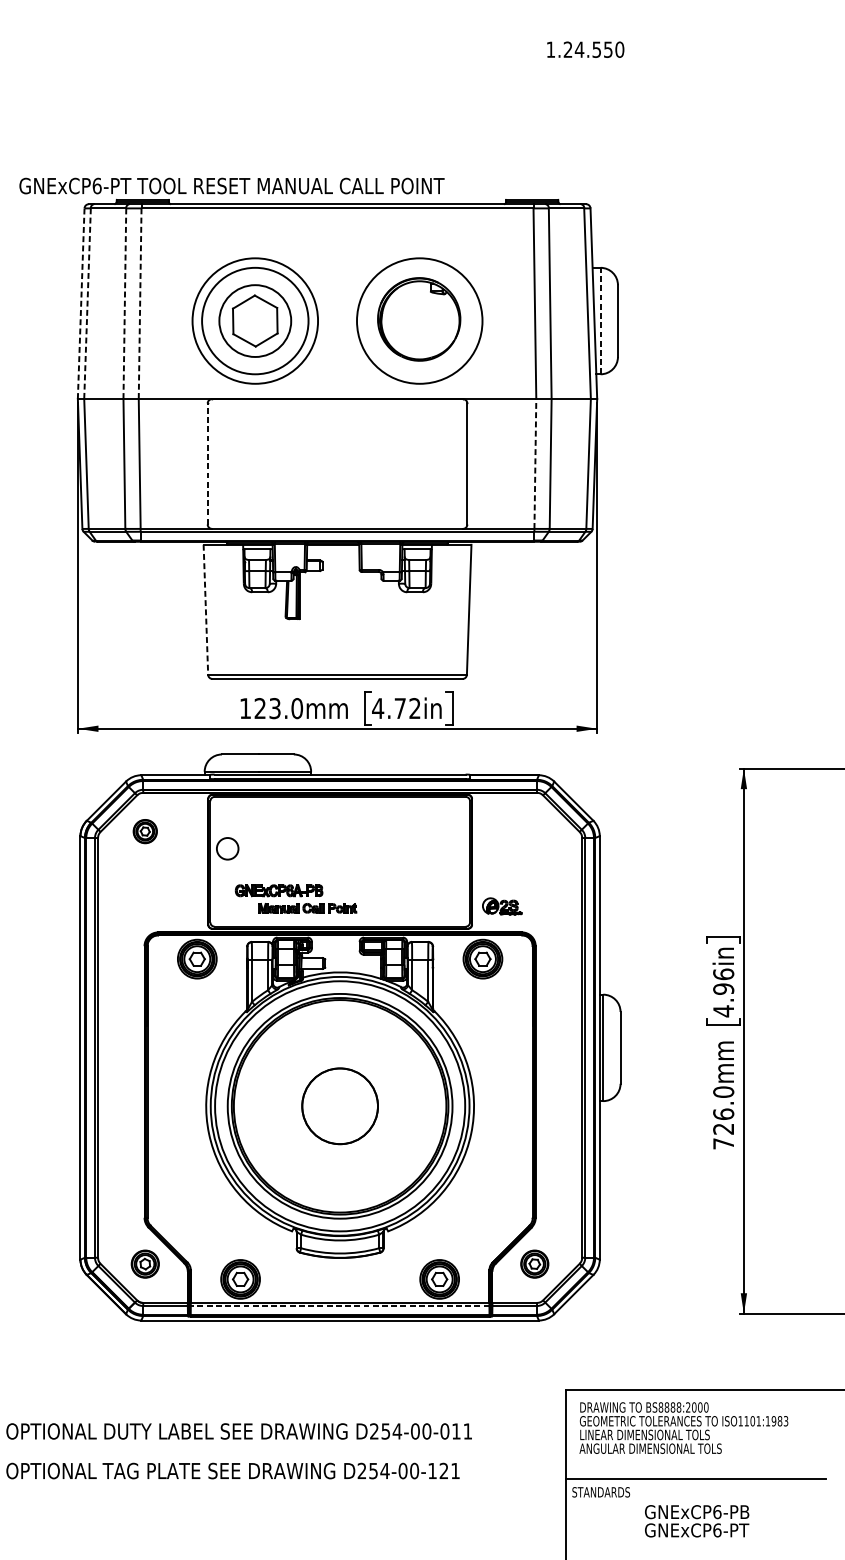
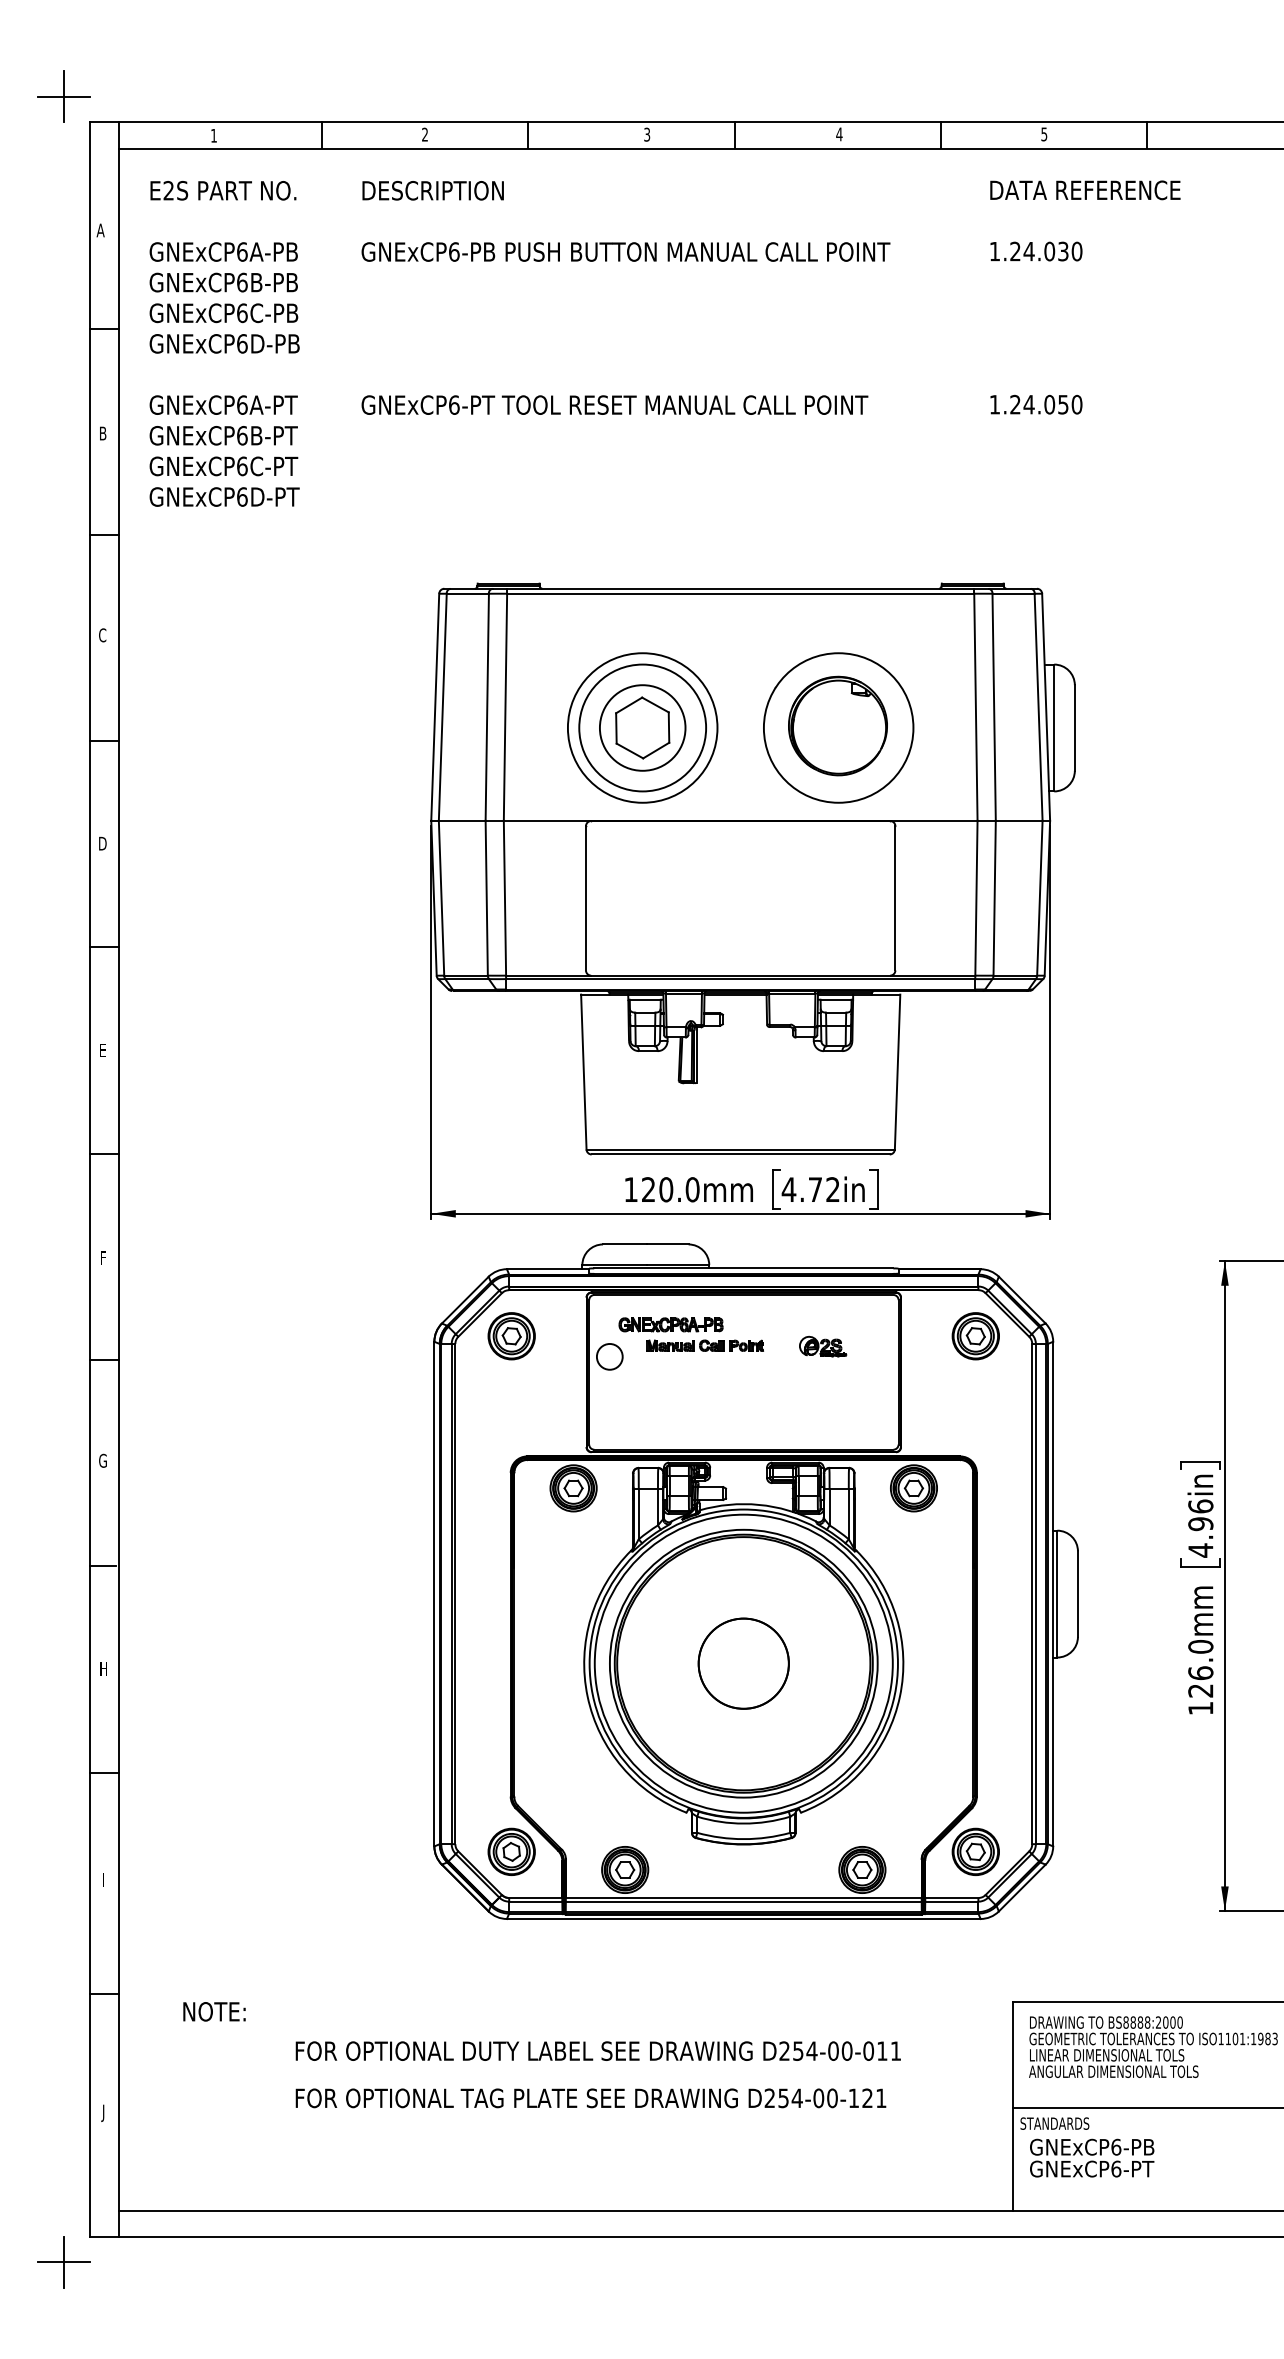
text: (596, 49) -> (1049, 404), 1.24.550 -> 1.24.050
text: (231, 185) -> (614, 404), moved
line: (81, 303) -> (435, 707), dashed -> solid
line: (87, 303) -> (442, 707), dashed -> solid
line: (125, 303) -> (487, 707), dashed -> solid
line: (140, 303) -> (505, 707), dashed -> solid
line: (600, 320) -> (1054, 727), dashed -> solid
line: (207, 463) -> (585, 897), dashed -> solid
line: (535, 463) -> (976, 897), dashed -> solid
line: (205, 610) -> (583, 1072), dashed -> solid
text: (275, 708) -> (666, 1189), 123.0mm -> 120.0mm
part: (145, 831) -> (511, 1336), size x1.67
part: (534, 831) -> (975, 1336), added
part: (295, 898) -> (690, 1334), moved
part: (502, 906) -> (823, 1346), moved
text: (723, 1143) -> (1200, 1708), 726.0mm -> 126.0mm
part: (145, 1263) -> (511, 1851), size x1.43
part: (534, 1263) -> (975, 1851), size x1.43
line: (339, 1306) -> (743, 1902), dashed -> solid
text: (697, 1520) -> (1092, 2157), moved

